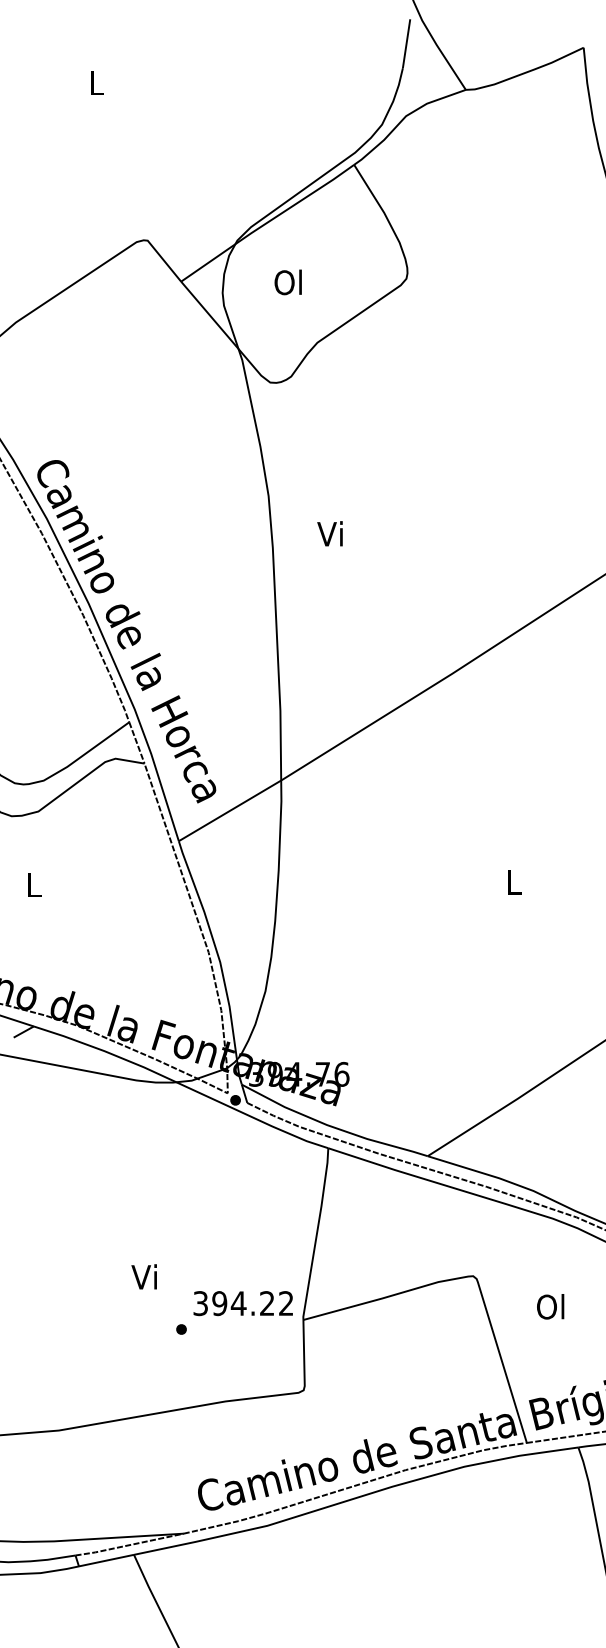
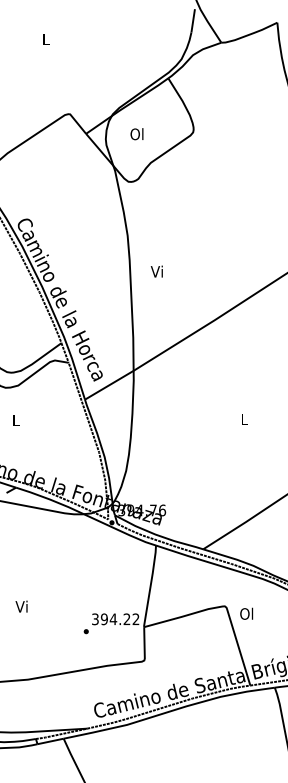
text: (329, 533) -> (156, 271), moved
text: (144, 1276) -> (21, 606), moved
text: (550, 1306) -> (246, 613), moved

